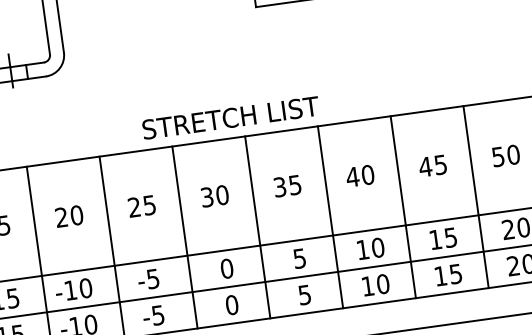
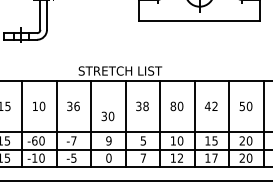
text: (439, 165) -> (214, 106), 45 -> 42
text: (353, 177) -> (173, 106), 40 -> 80
text: (294, 185) -> (145, 106), 35 -> 38
text: (213, 196) -> (107, 116), moved
text: (142, 206) -> (73, 106), 25 -> 36
text: (59, 215) -> (34, 105), 20 -> 10
text: (226, 267) -> (108, 140), 0 -> 9
text: (454, 272) -> (214, 157), 15 -> 17
text: (152, 278) -> (73, 140), -5 -> -7
text: (382, 282) -> (180, 157), 10 -> 12
text: (69, 289) -> (34, 140), -10 -> -60
text: (302, 293) -> (142, 157), 5 -> 7

